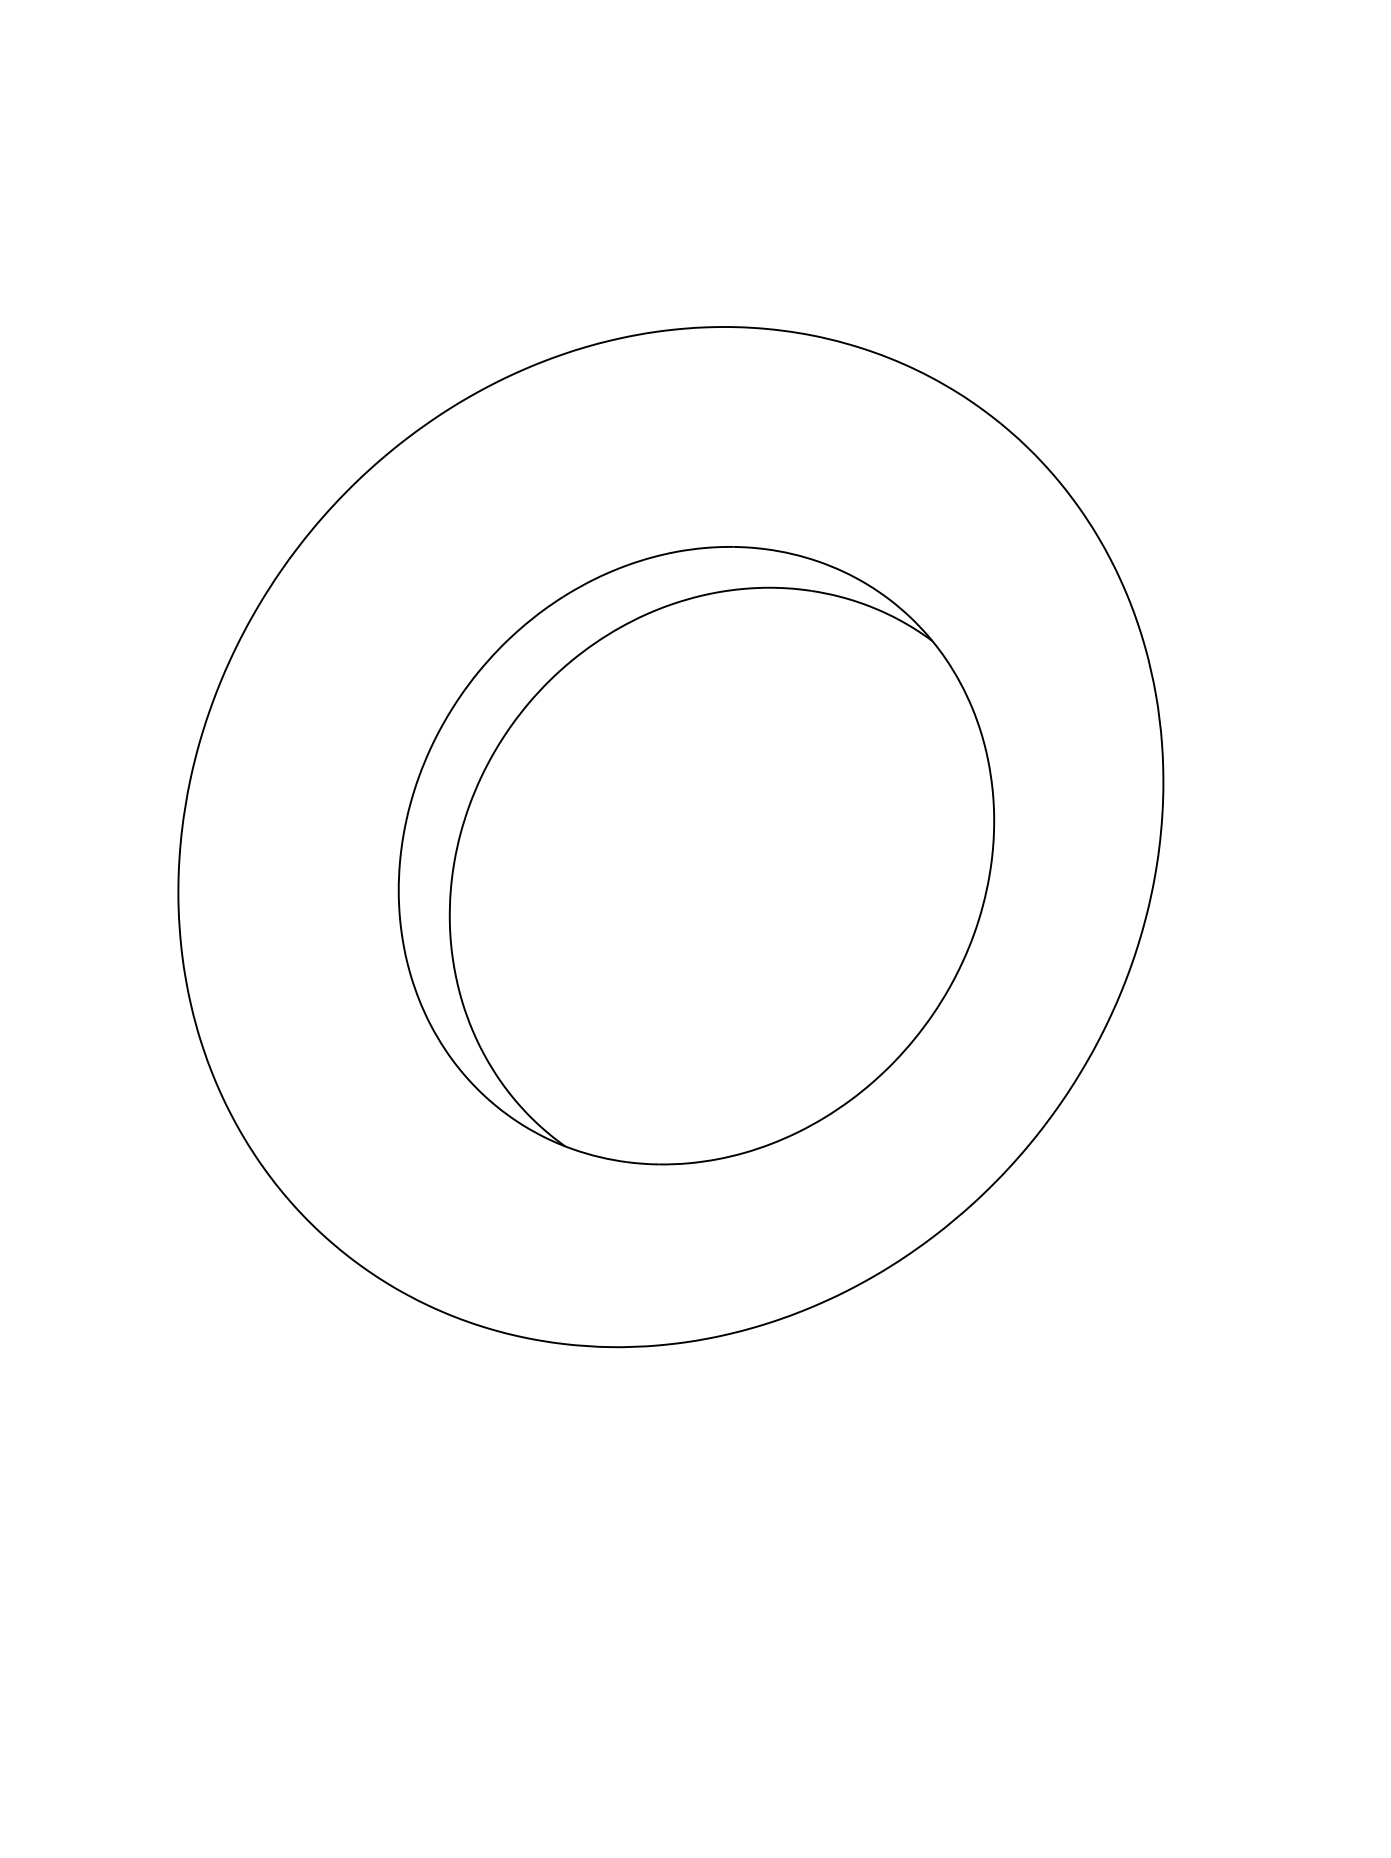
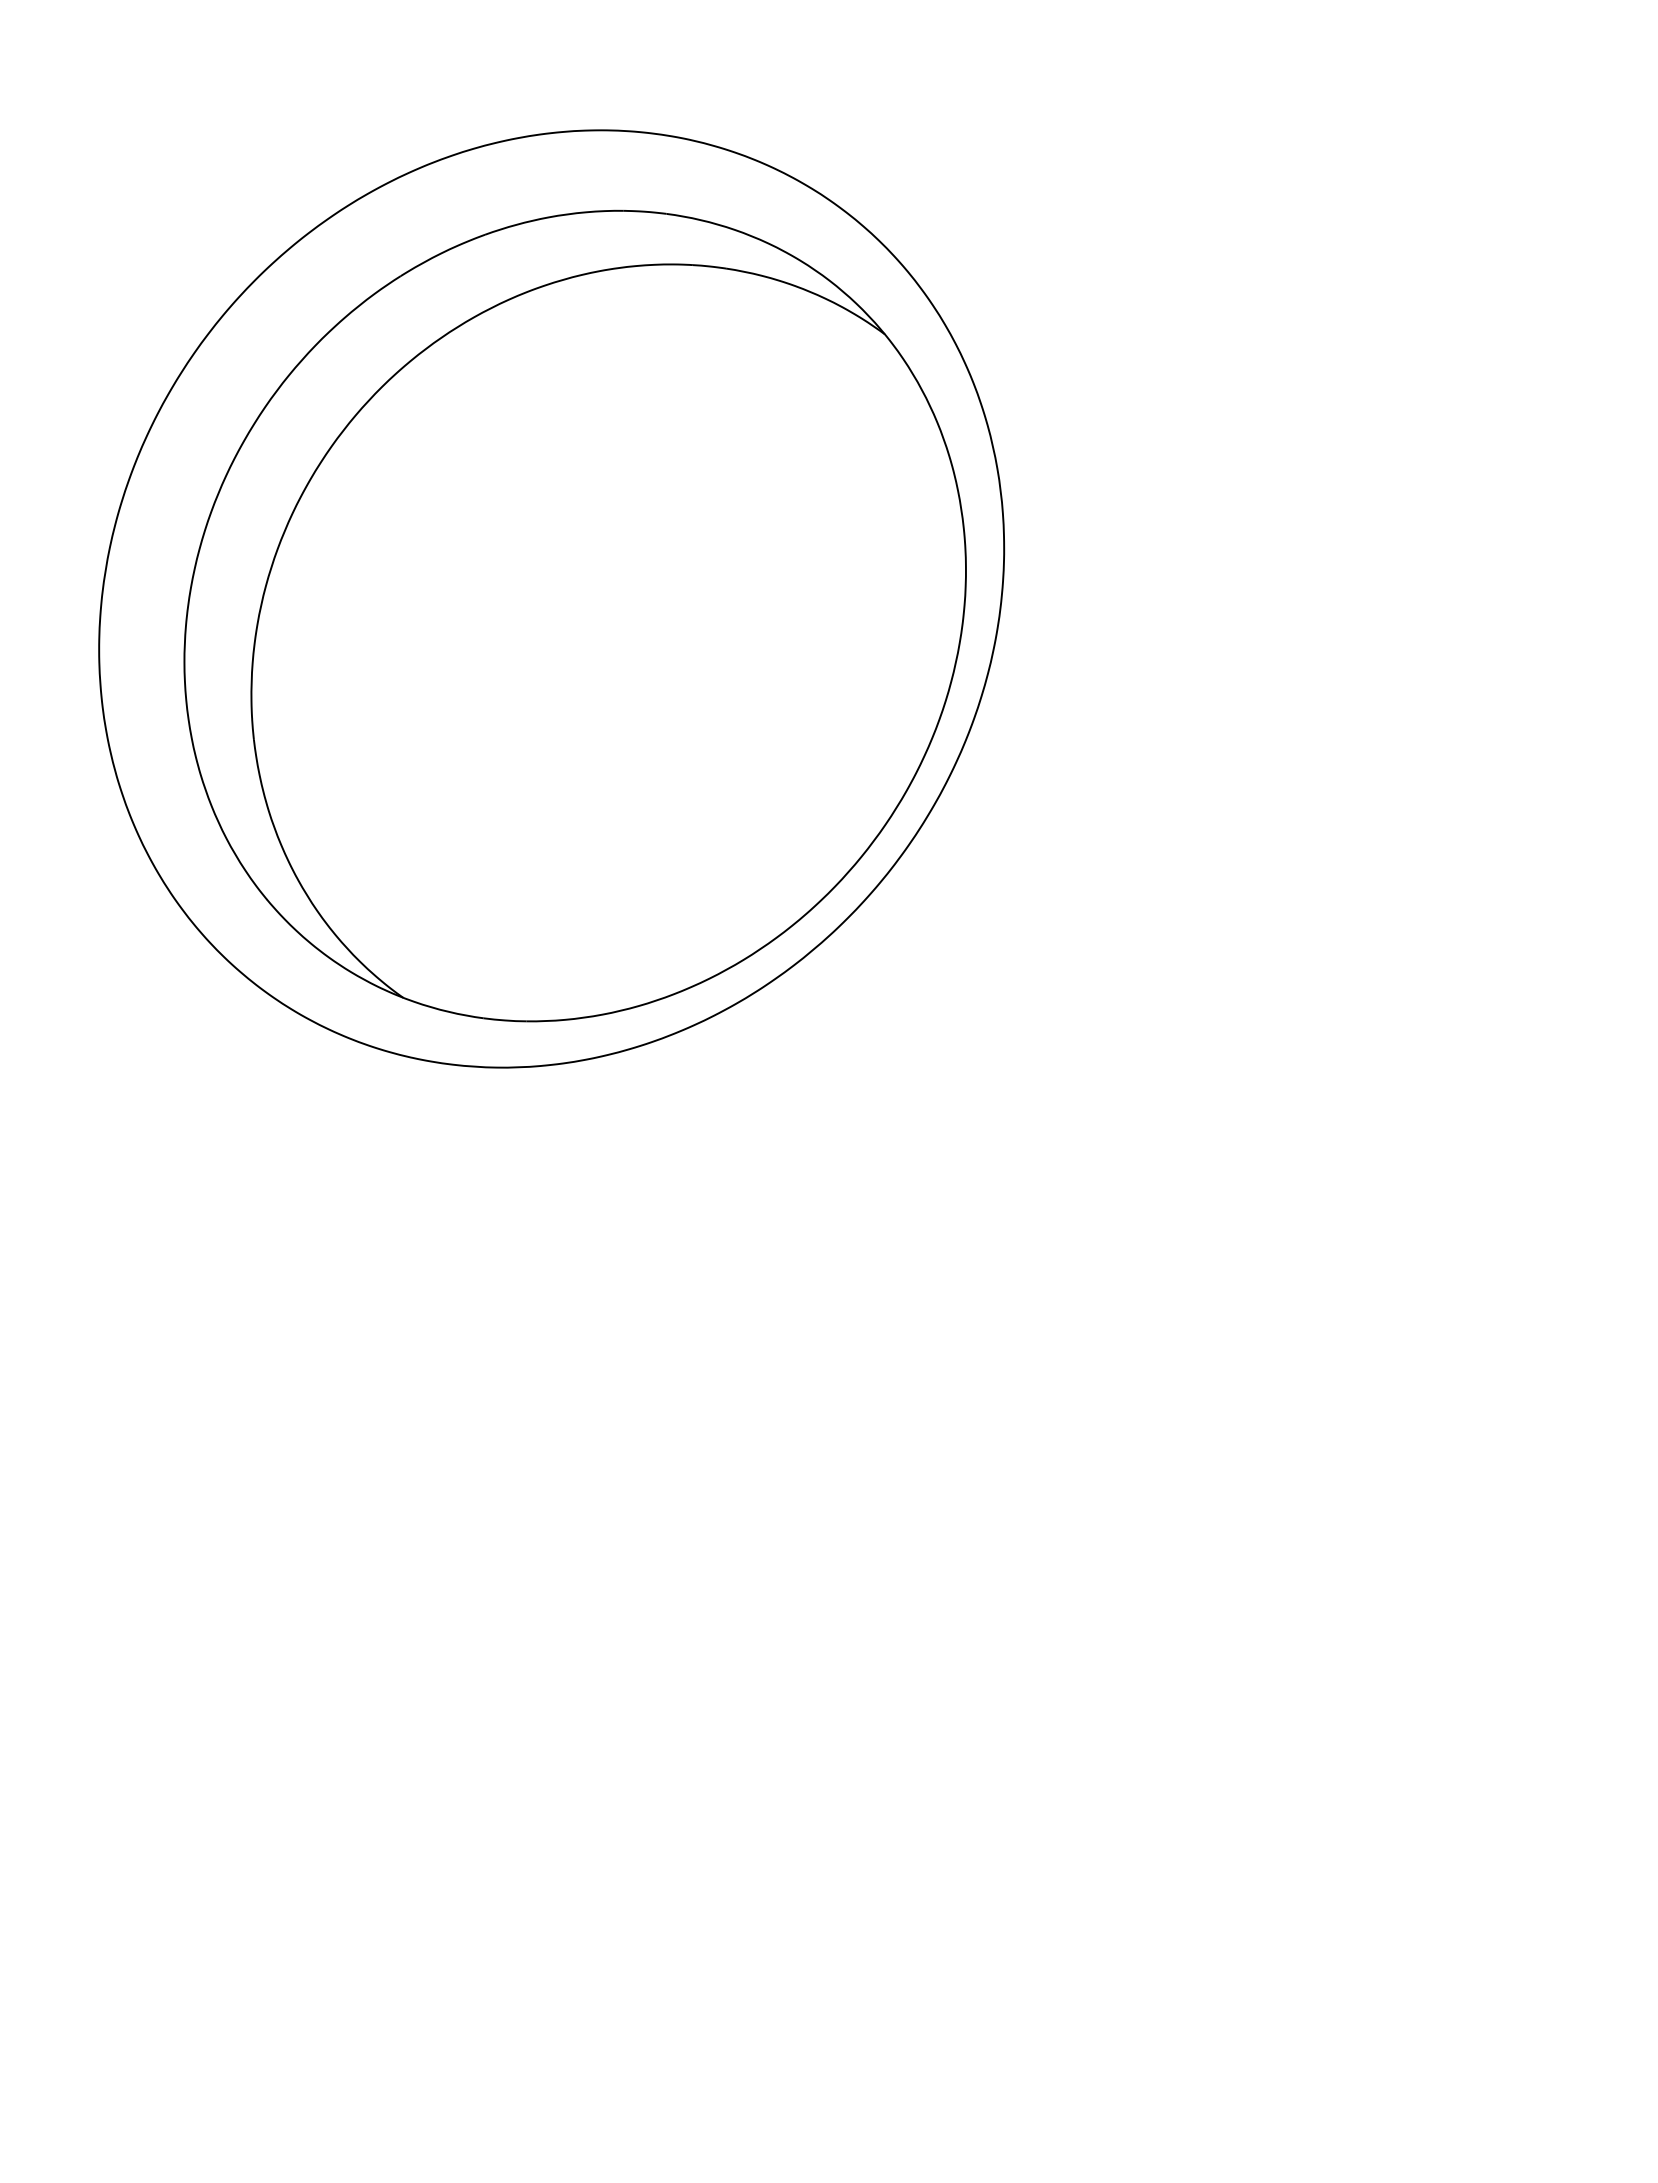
part: (695, 855) -> (574, 615), size x1.43

